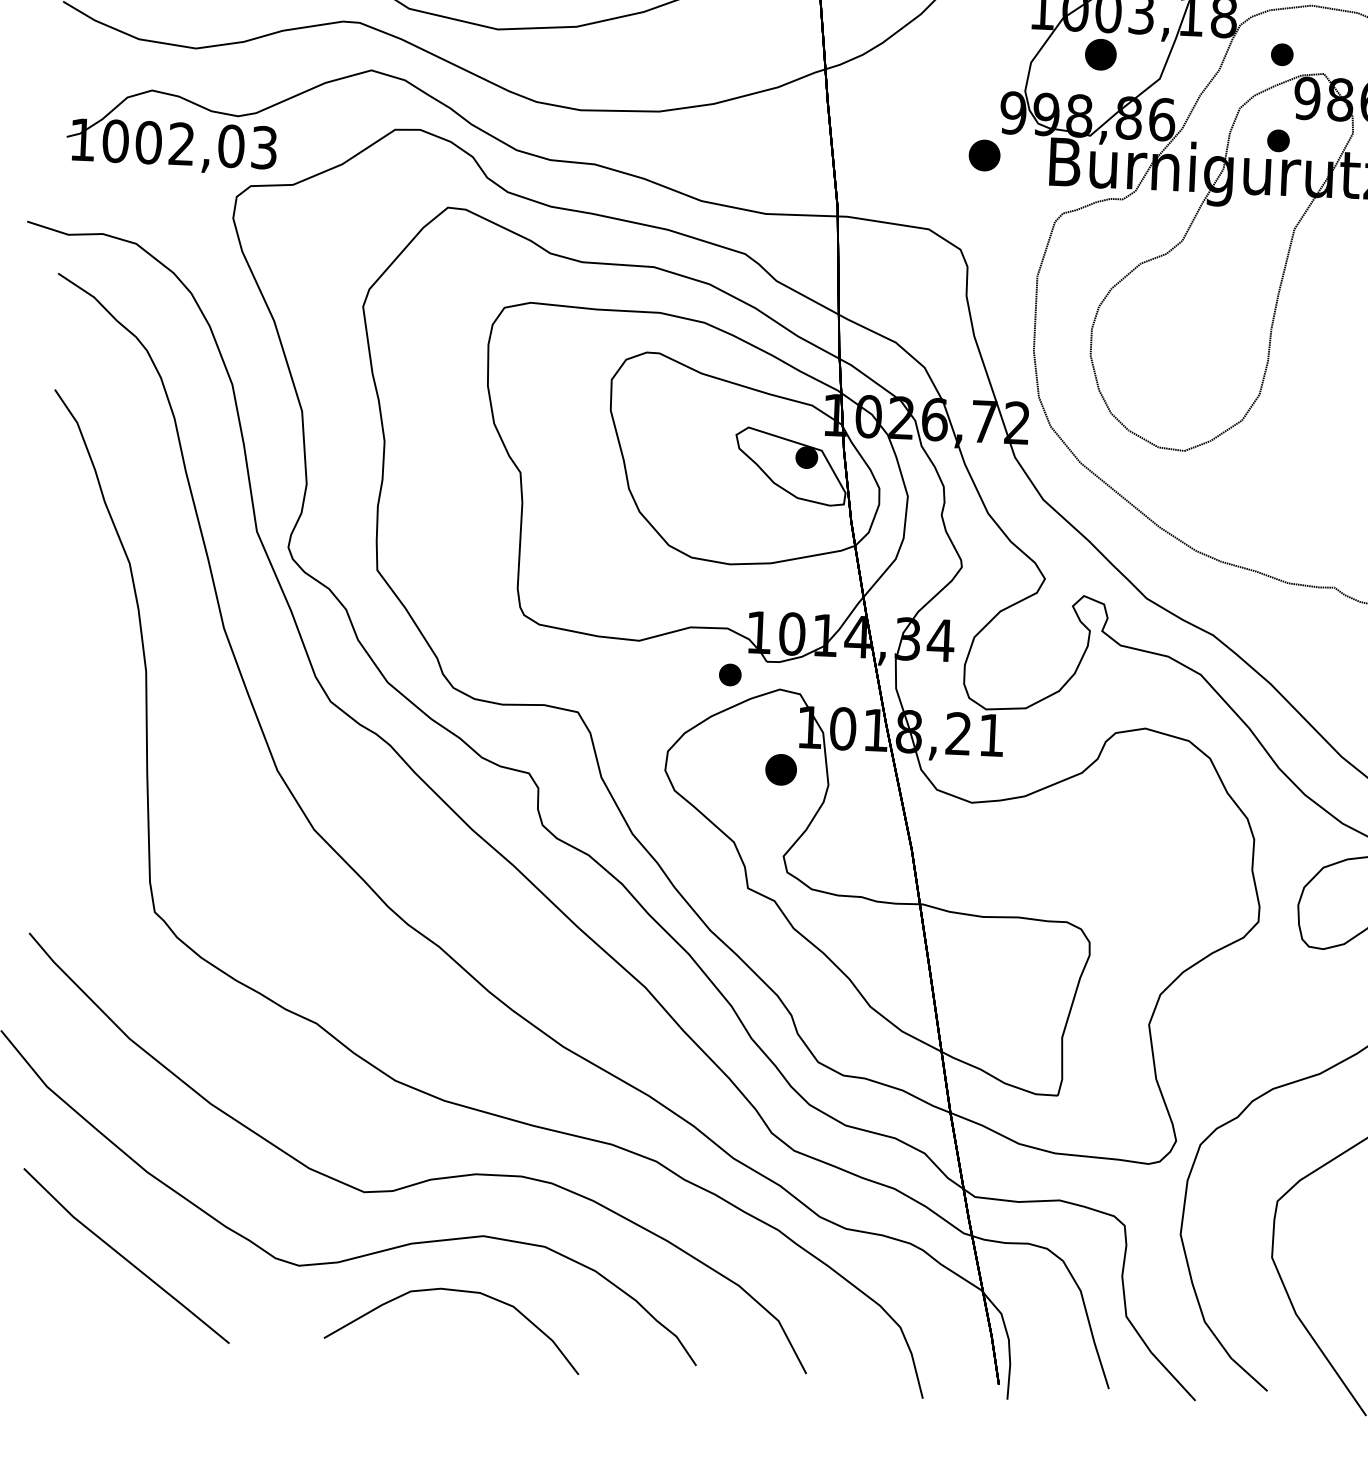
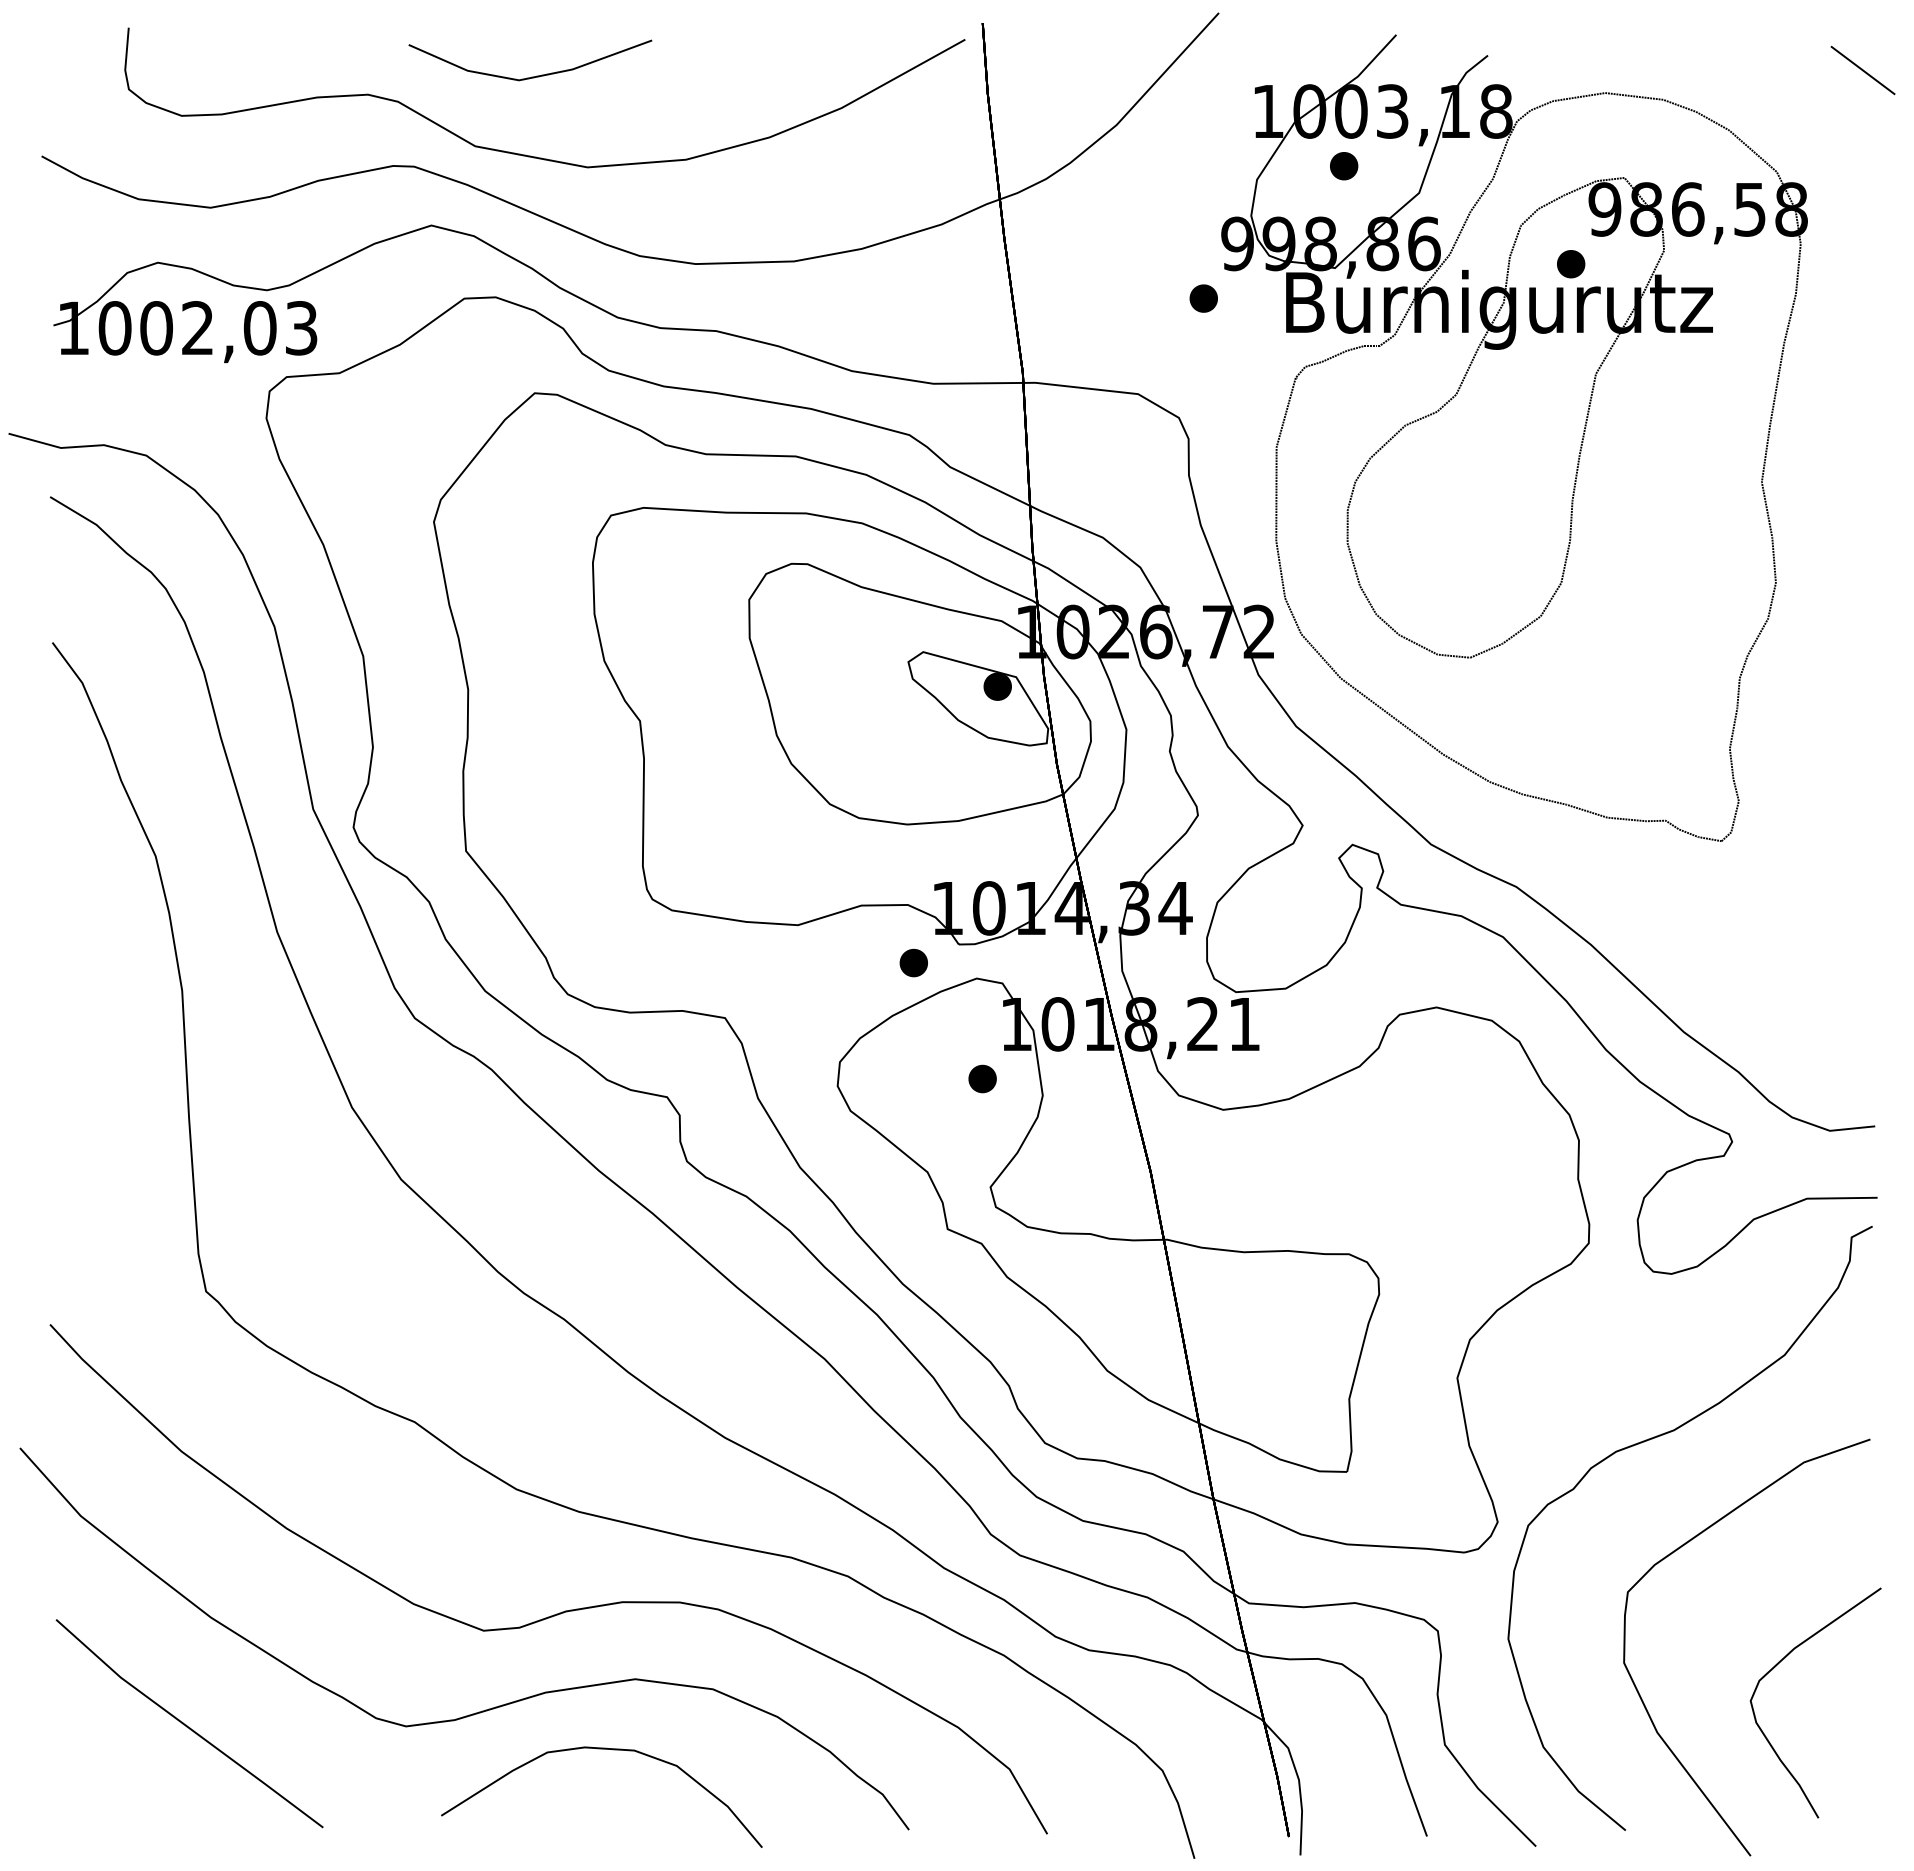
part: (1101, 55) -> (1344, 166), size x0.71
part: (1282, 55) -> (1571, 156), removed
part: (984, 155) -> (1203, 298), size x0.71
part: (781, 769) -> (982, 1078), size x0.71

